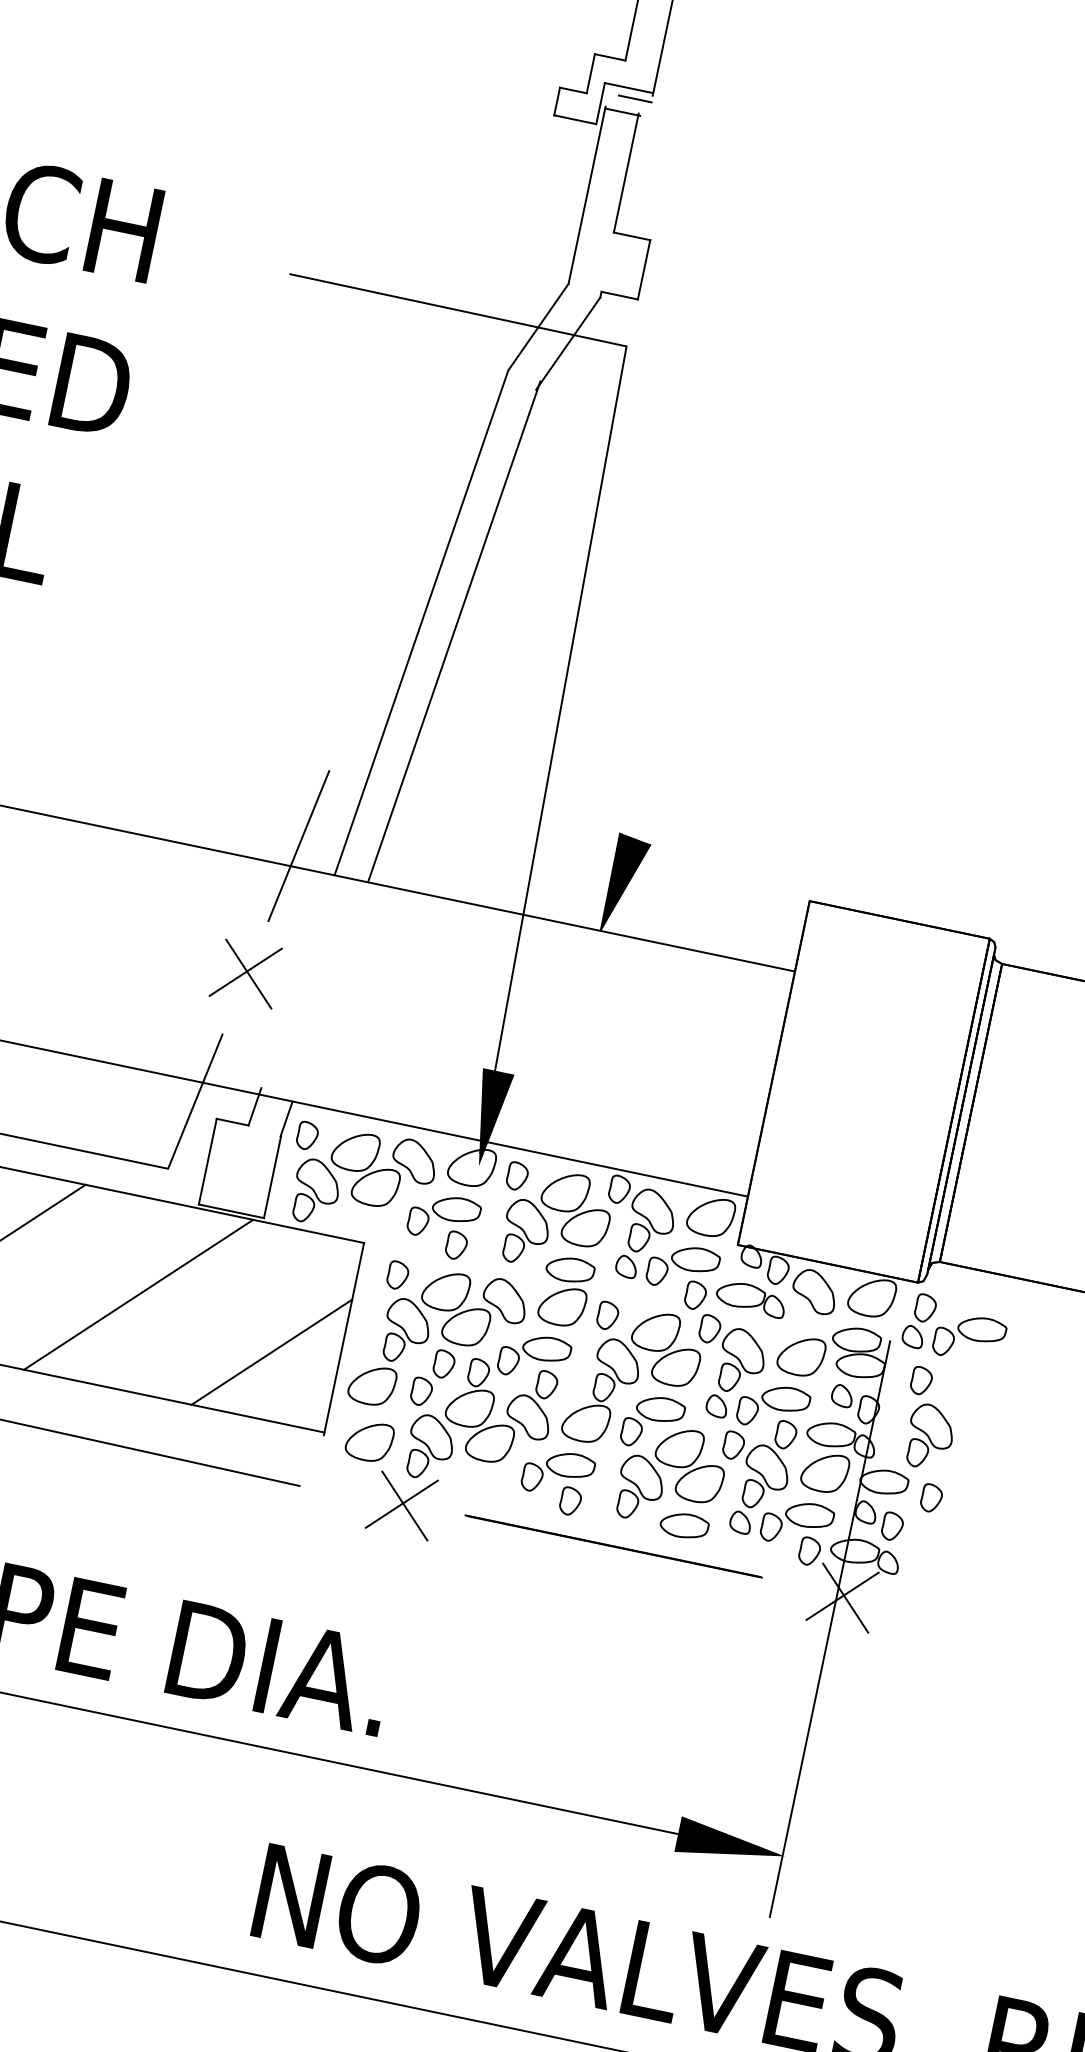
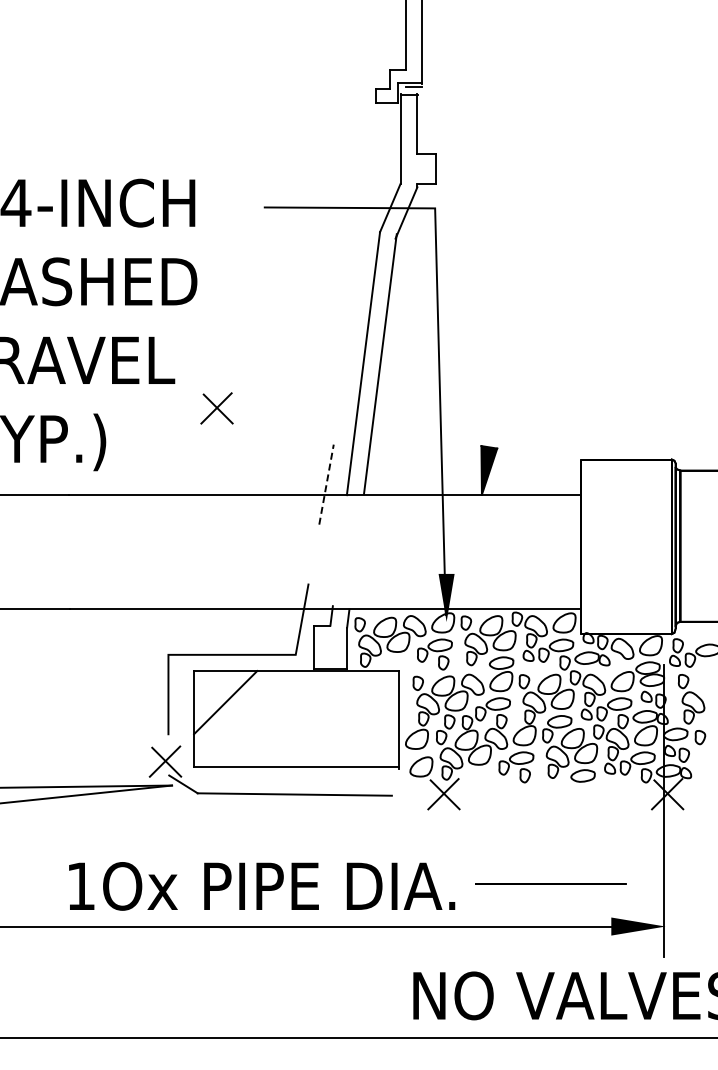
line: (298, 845) -> (326, 484), solid -> dashed
part: (245, 972) -> (216, 408), moved
line: (139, 1295) -> (294, 719), removed
line: (271, 1352) -> (364, 733), removed
line: (613, 1544) -> (550, 883), moved

